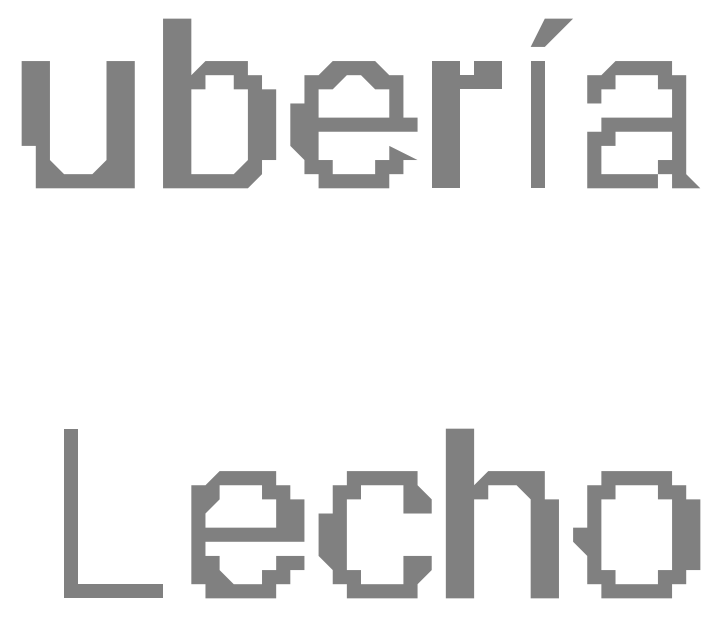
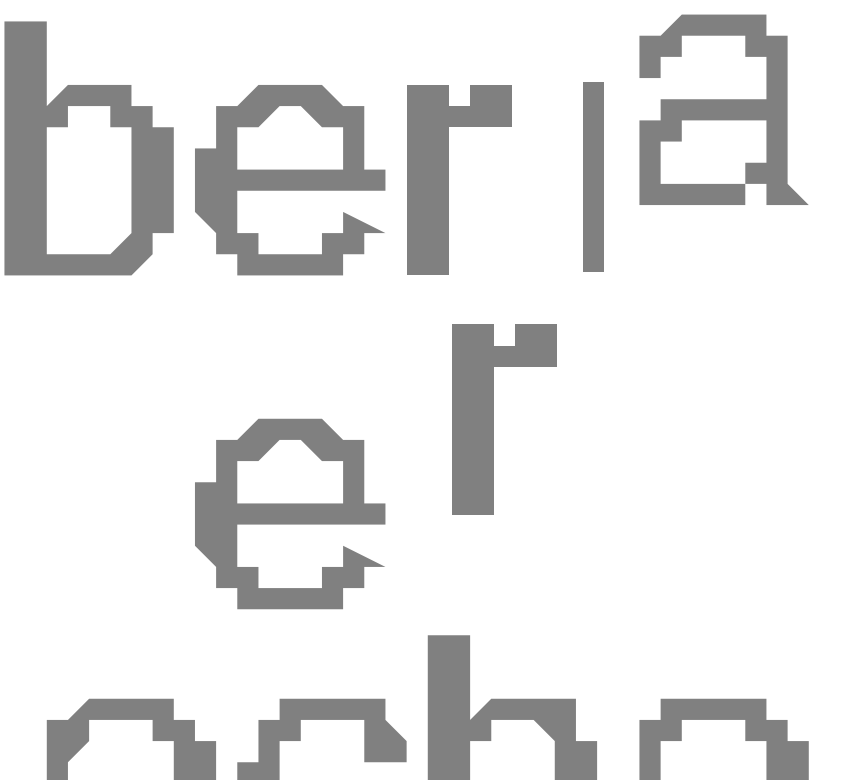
part: (551, 32) -> (585, 42), removed
part: (537, 124) -> (593, 176), moved
part: (643, 124) -> (723, 109), moved
part: (489, 284) -> (493, 419), added
part: (353, 347) -> (289, 513), added

